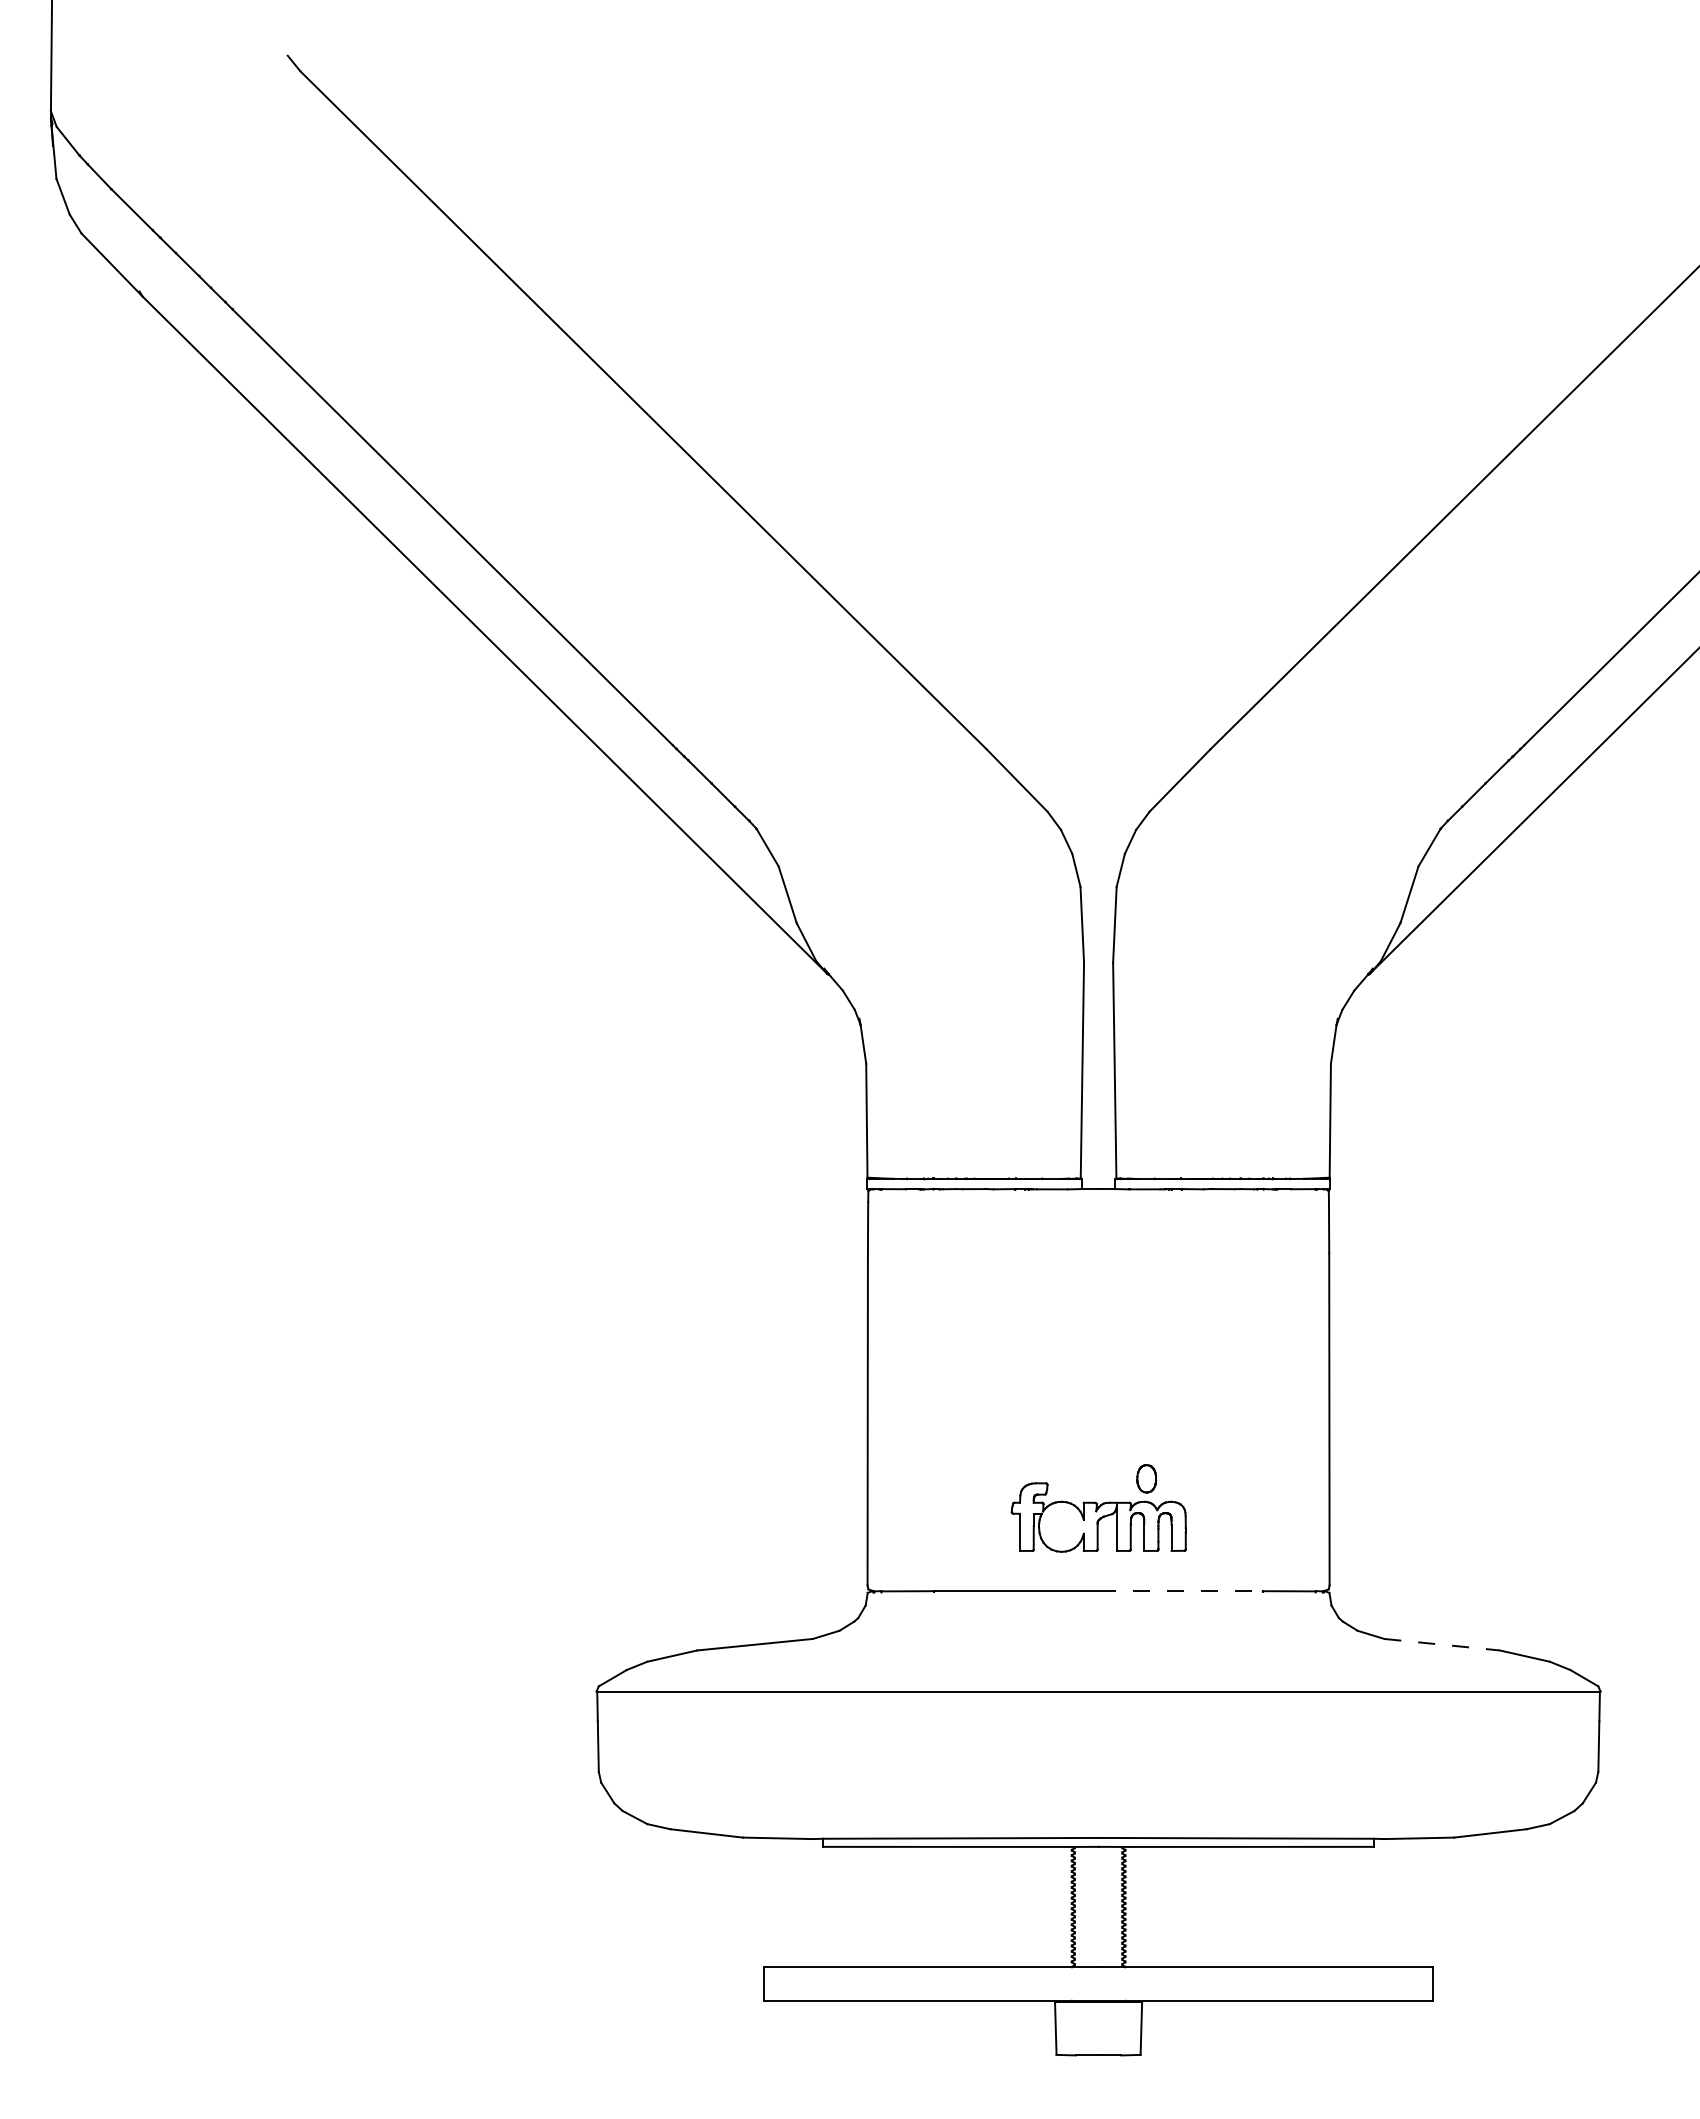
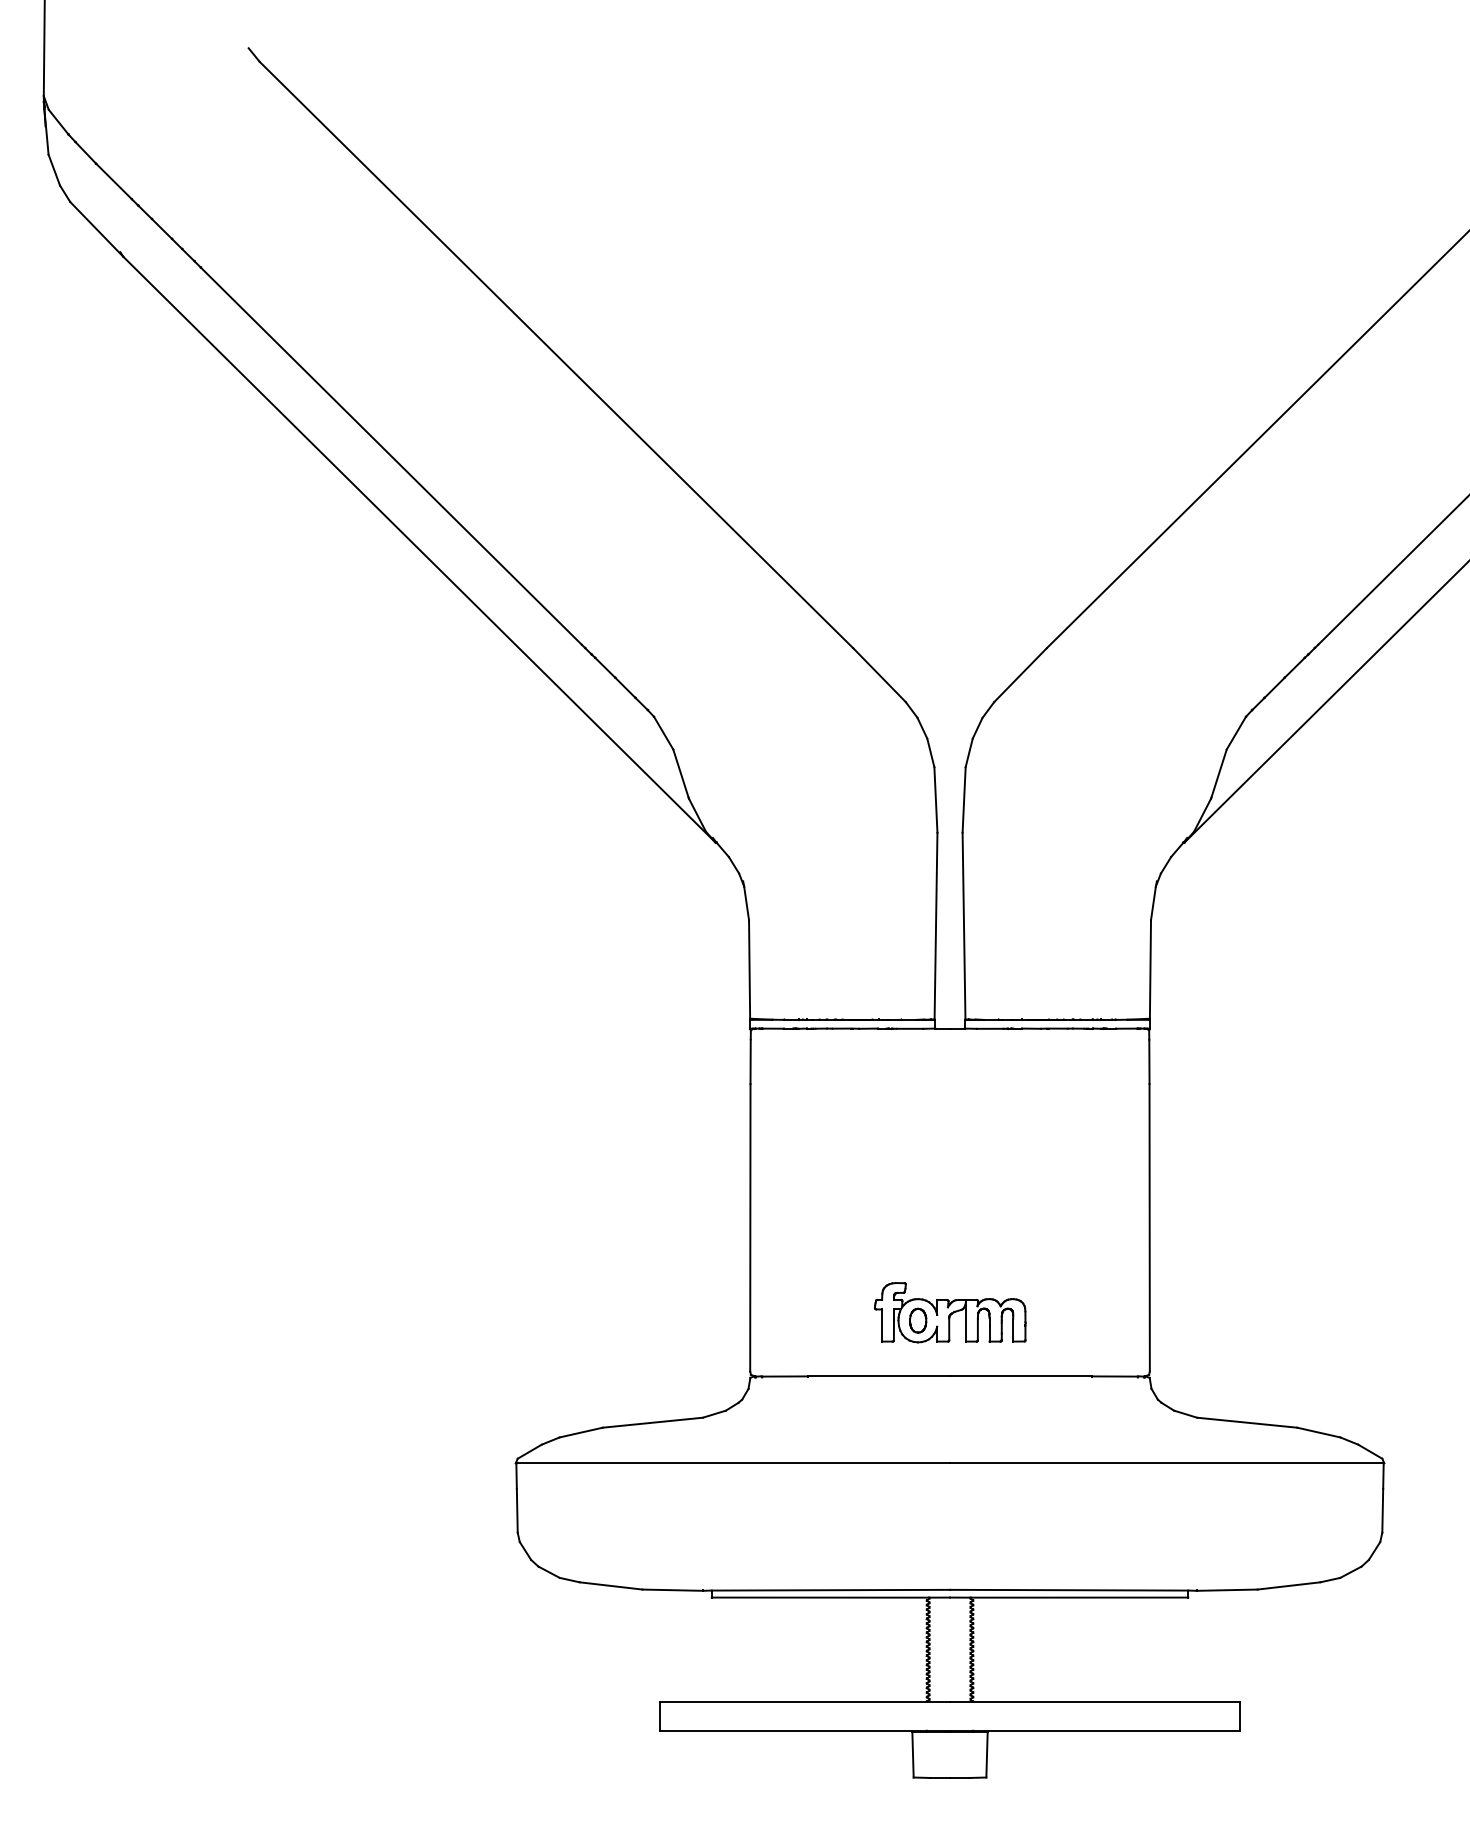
part: (1146, 1478) -> (917, 1320), moved
line: (1181, 1591) -> (1021, 1376), dashed -> solid
line: (1442, 1644) -> (1247, 1422), dashed -> solid

